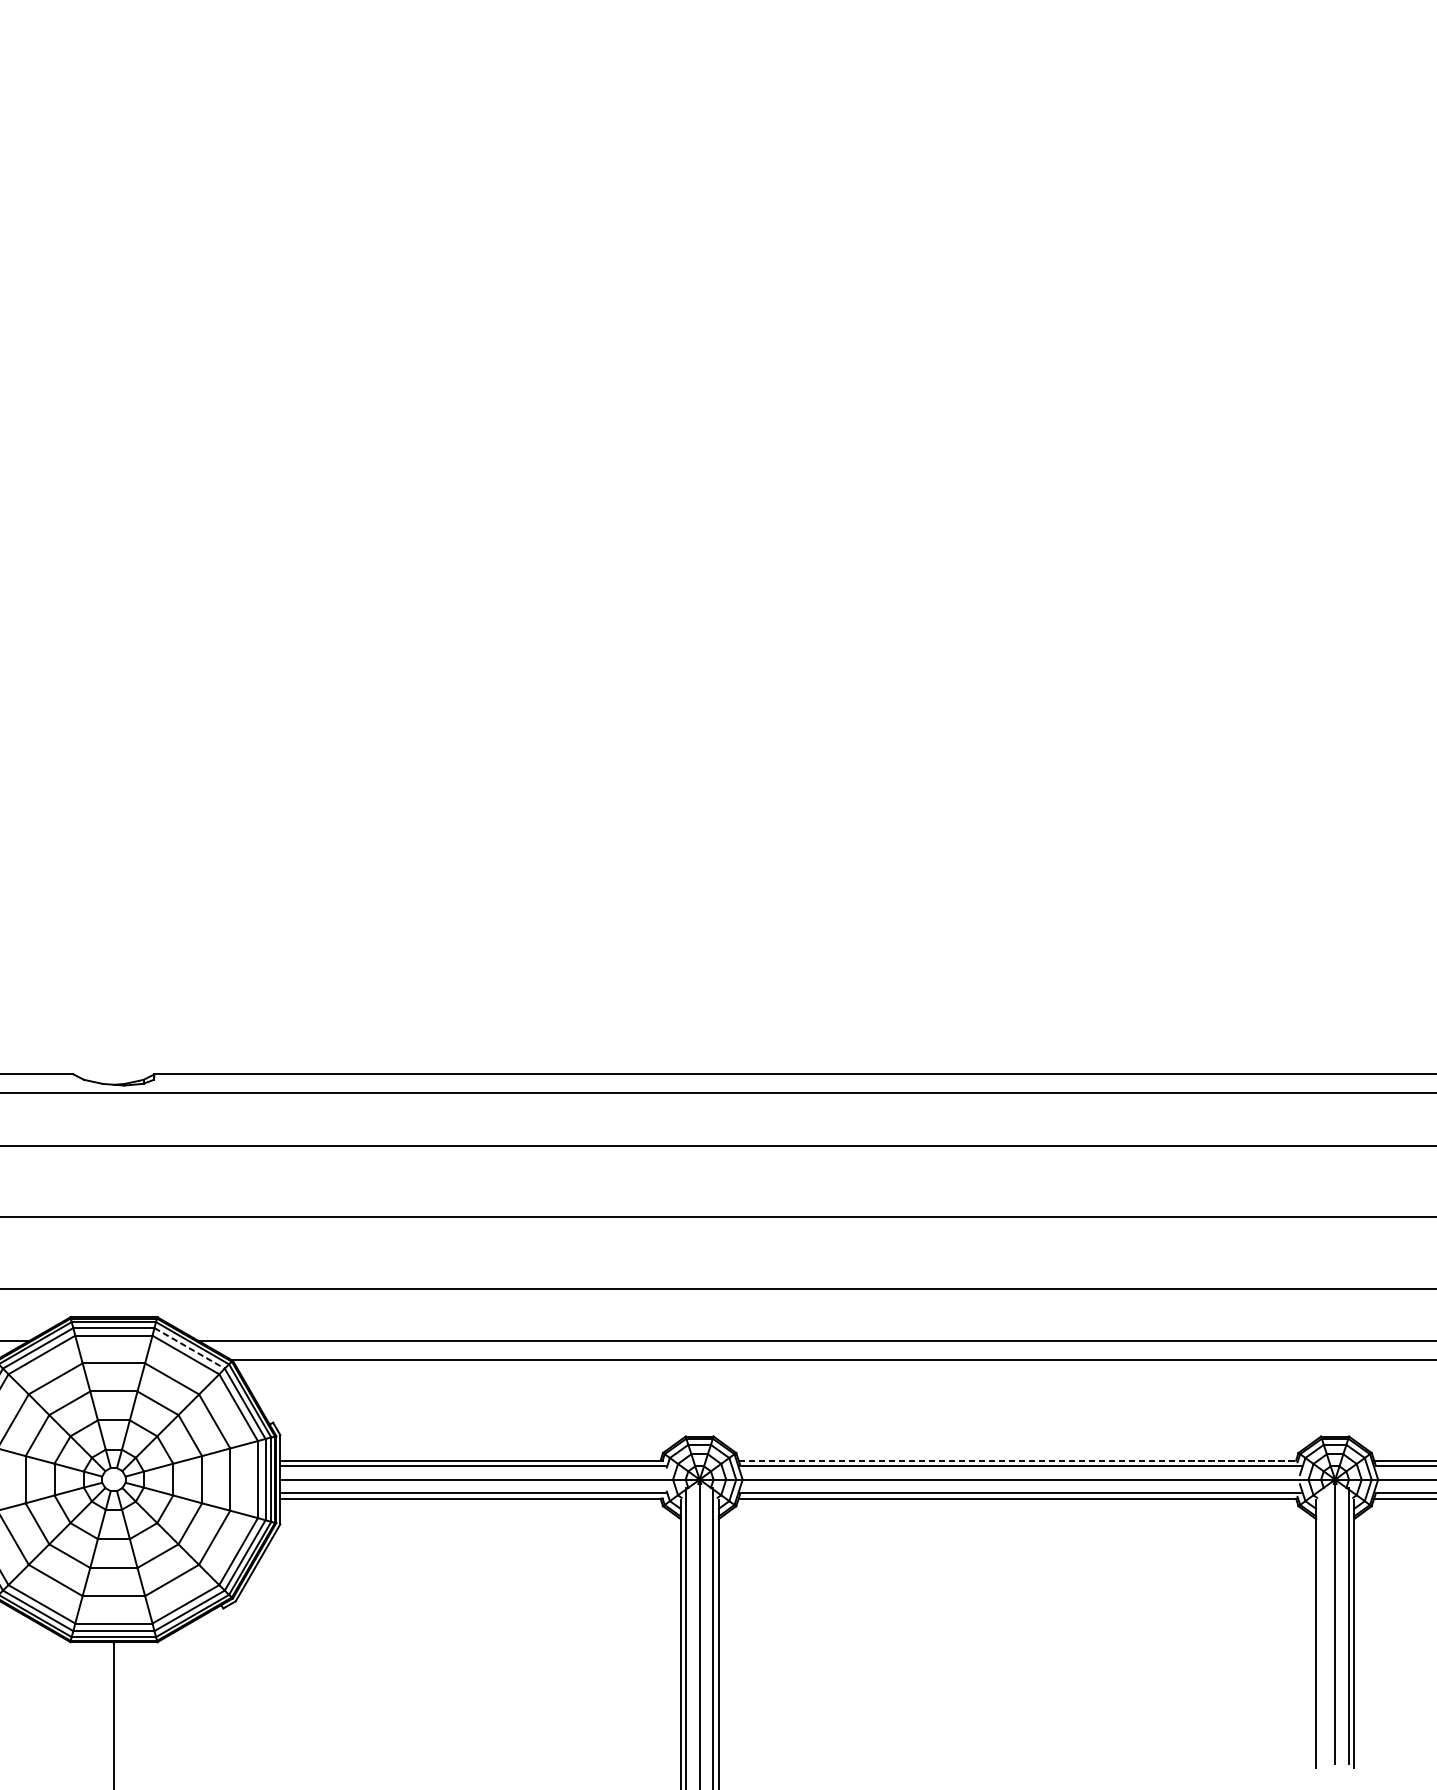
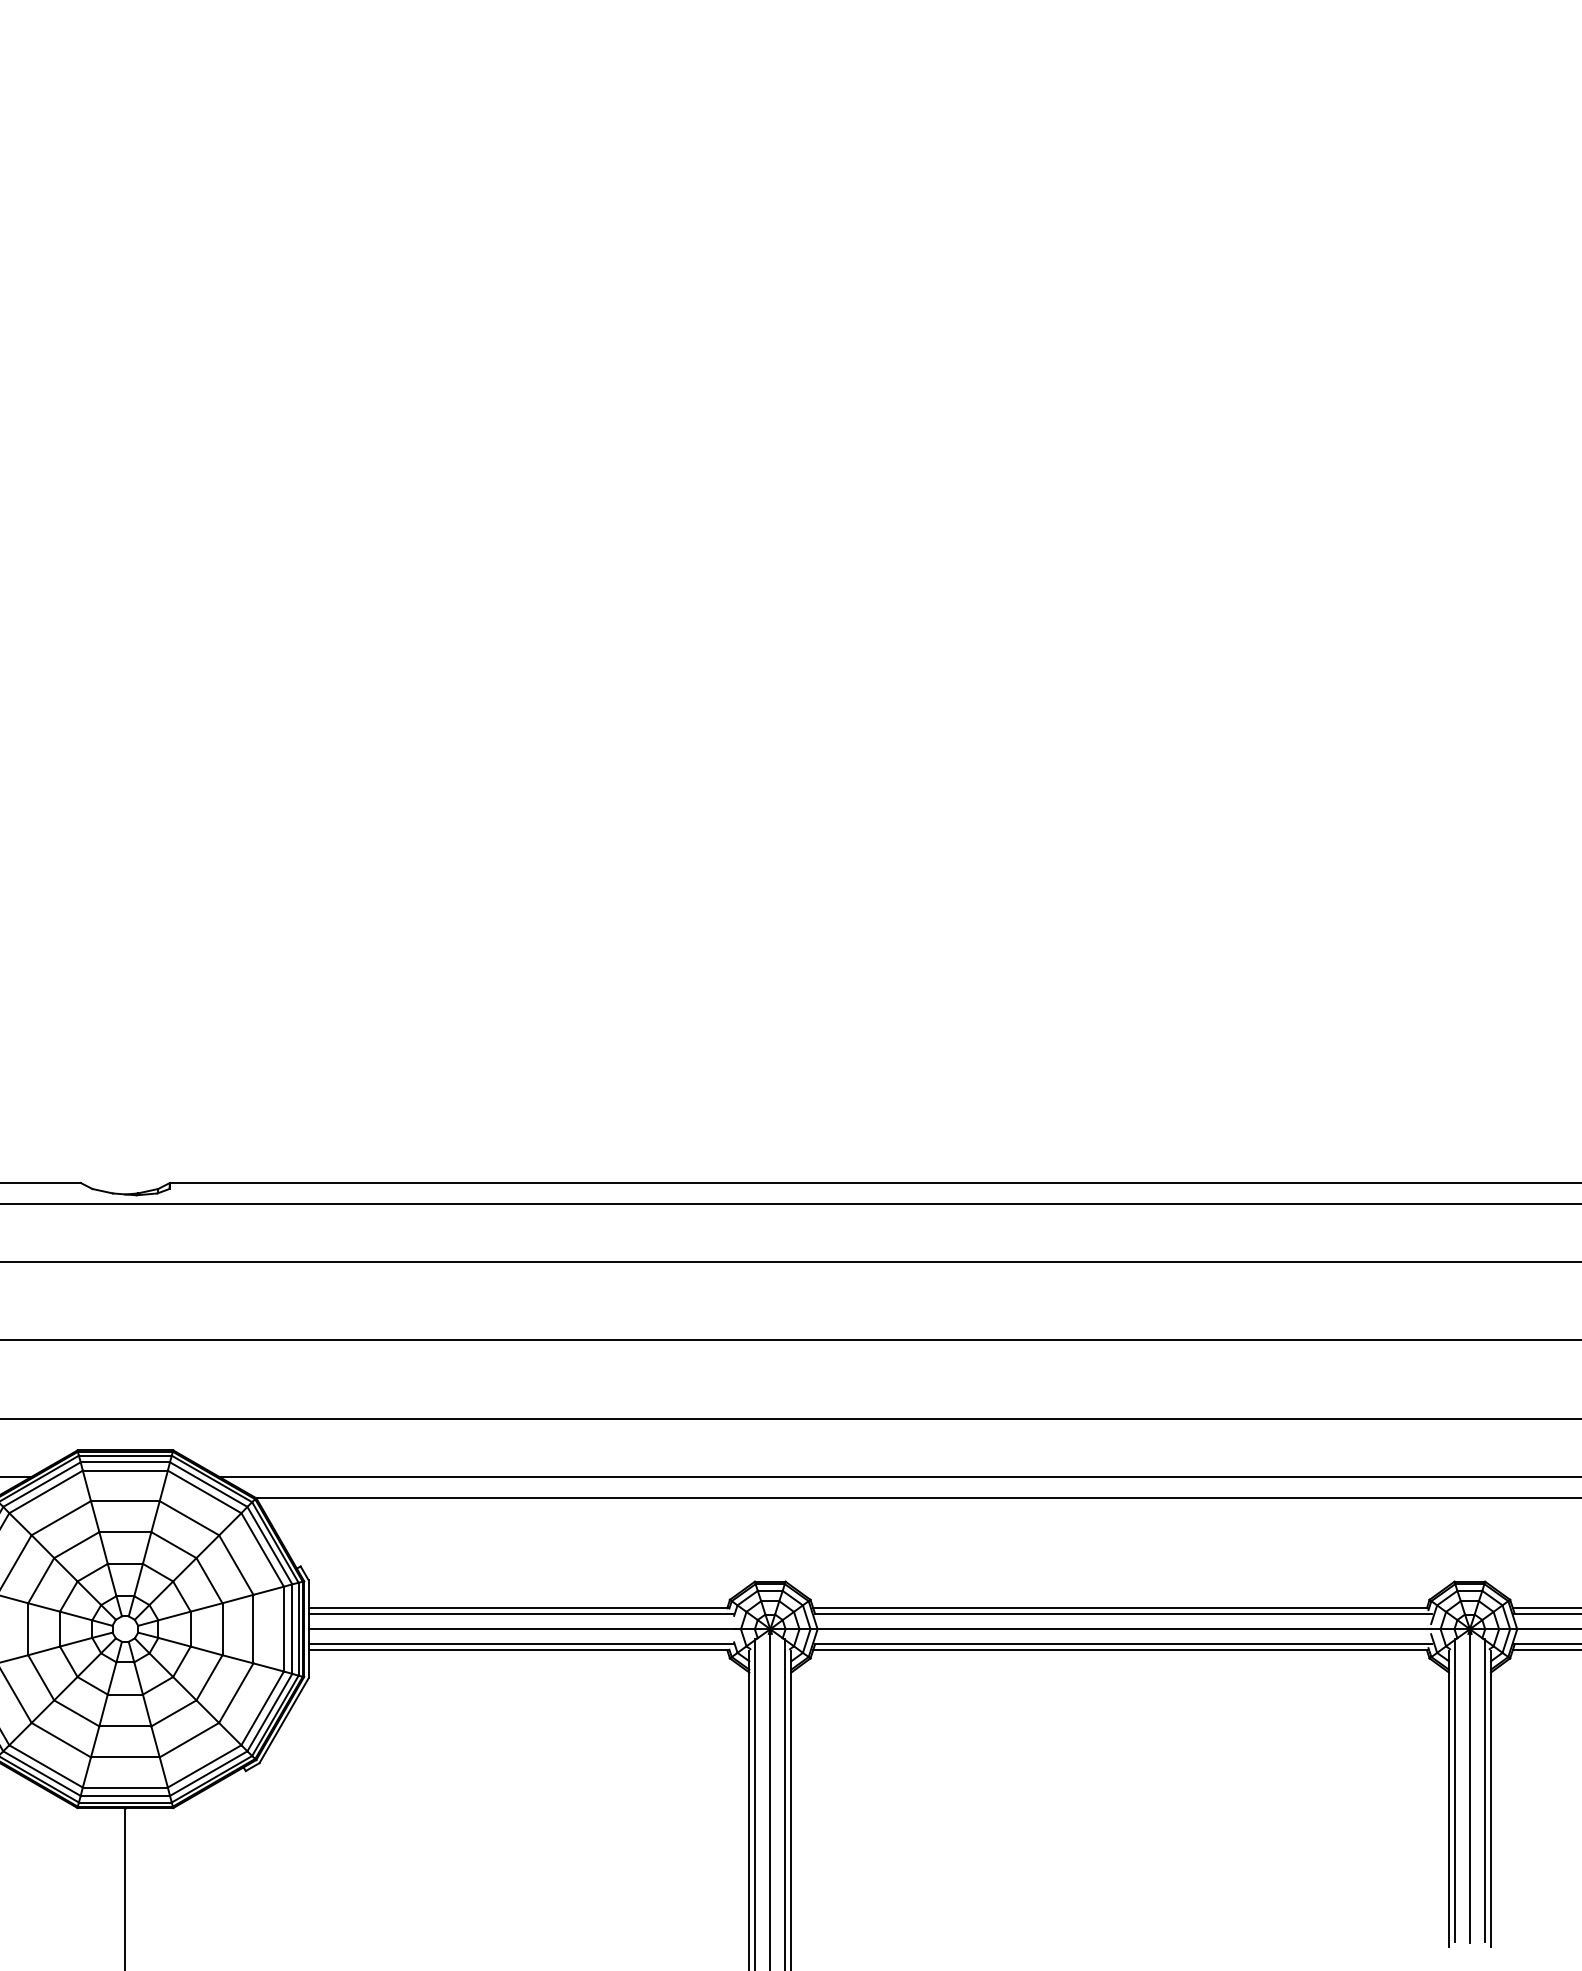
line: (189, 1348) -> (208, 1484), dashed -> solid
line: (1017, 1460) -> (1120, 1608), dashed -> solid
line: (1322, 1626) -> (1455, 1790), added

